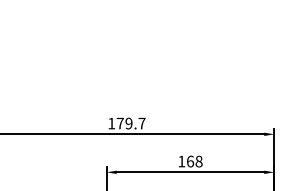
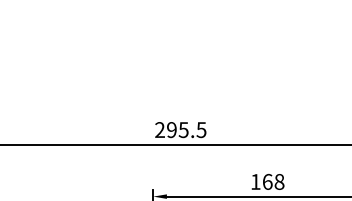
text: (126, 123) -> (180, 129), 179.7 -> 295.5

